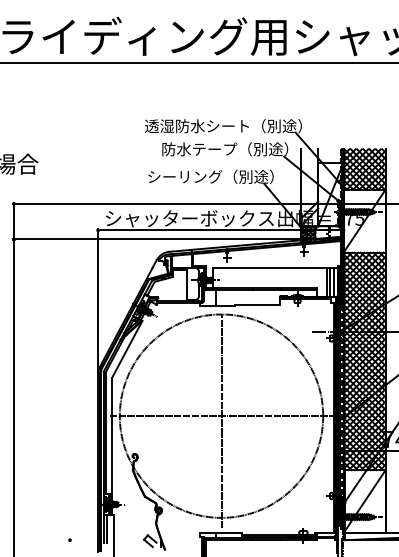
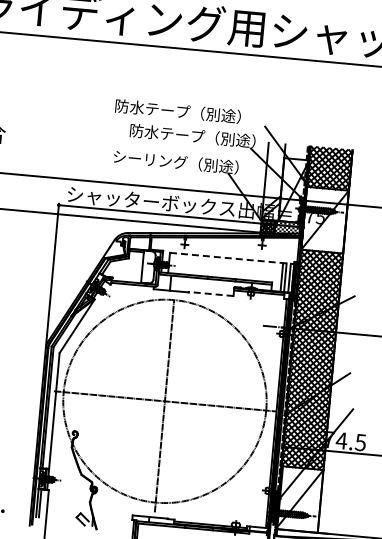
text: (223, 126) -> (193, 113), 透湿防水シート（別途） -> 防水テープ（別途）
line: (276, 267) -> (233, 258), solid -> dashed
line: (257, 305) -> (210, 294), solid -> dashed

